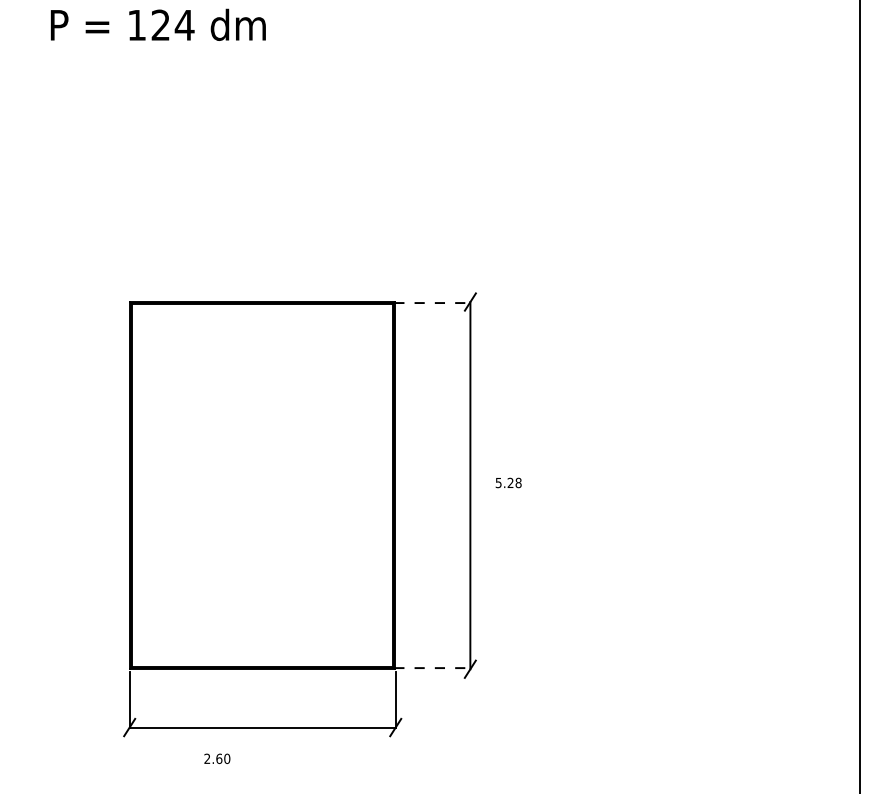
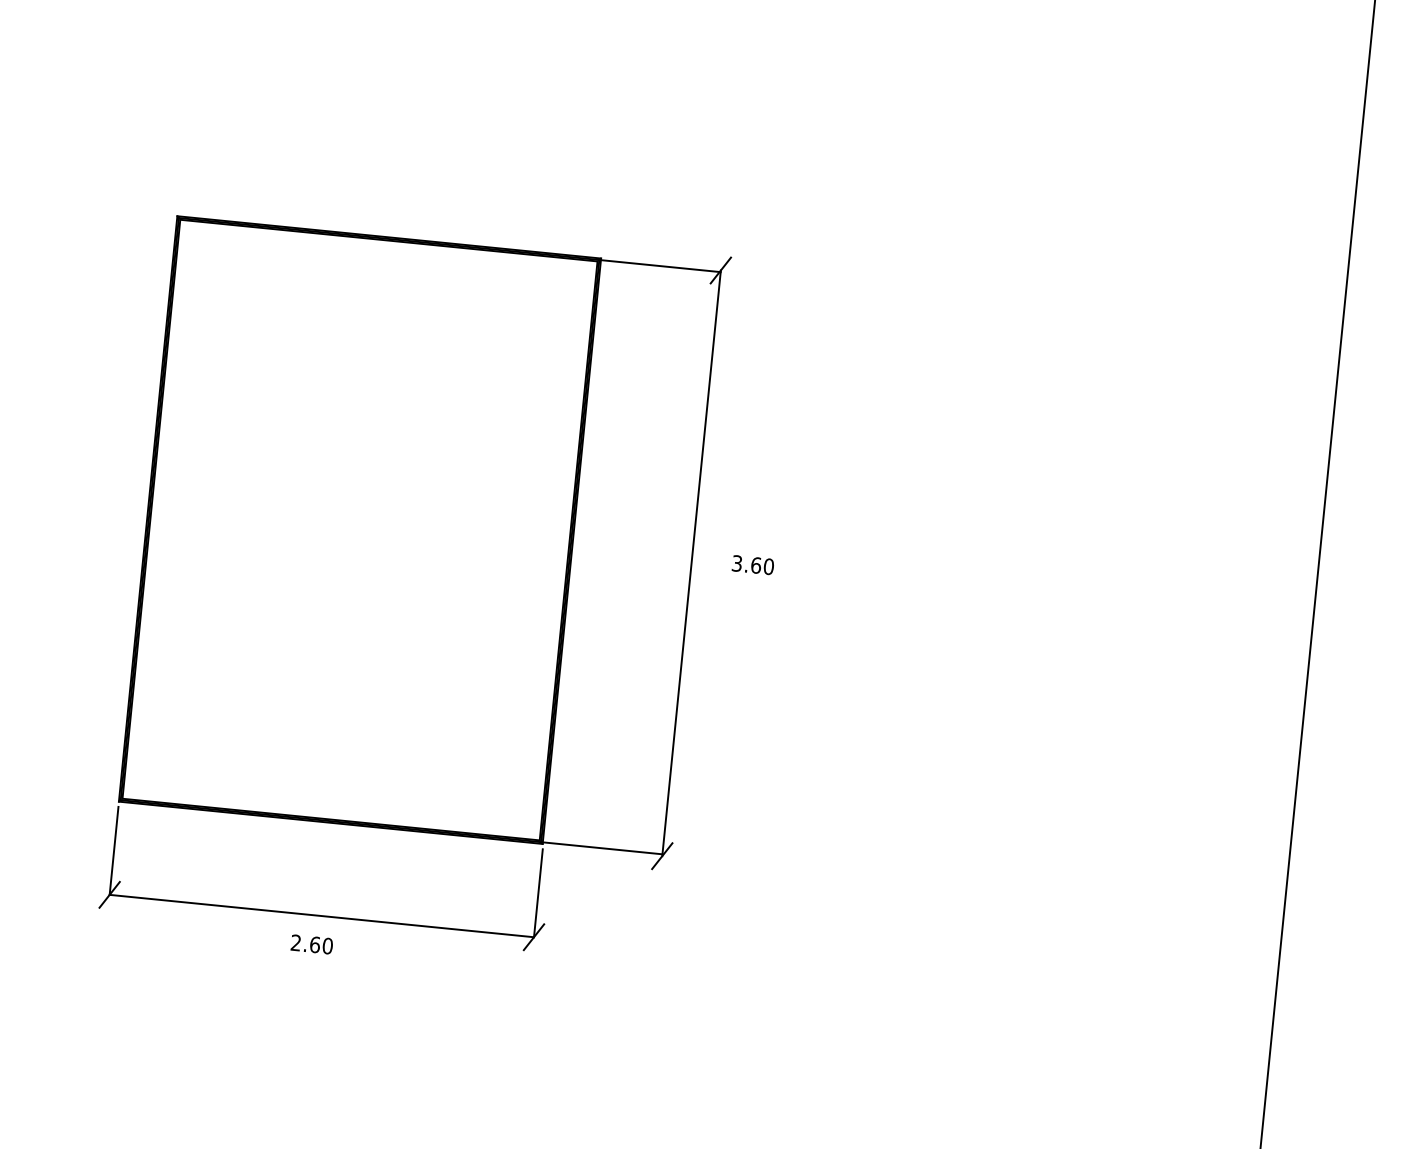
line: (432, 303) -> (660, 266), dashed -> solid
text: (508, 482) -> (752, 564), 5.28 -> 3.60
line: (432, 668) -> (602, 848), dashed -> solid
text: (217, 758) -> (312, 943), moved

